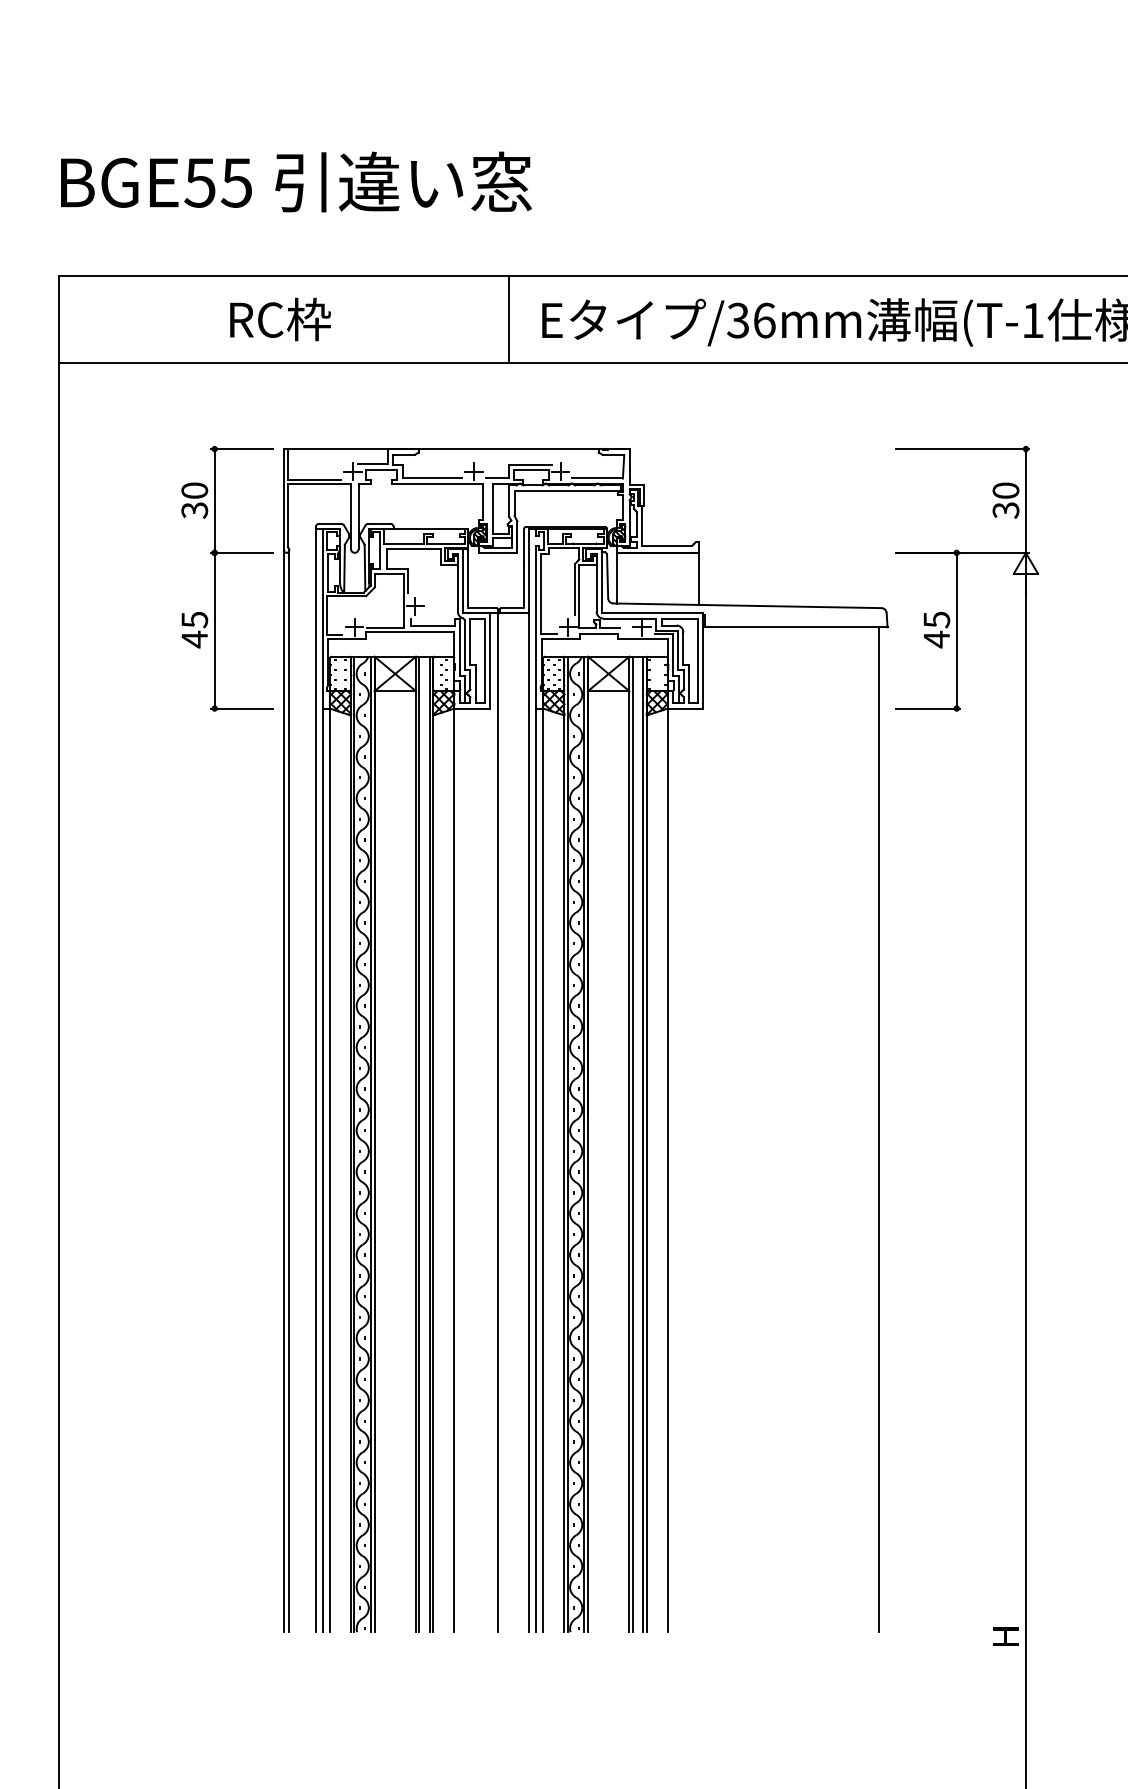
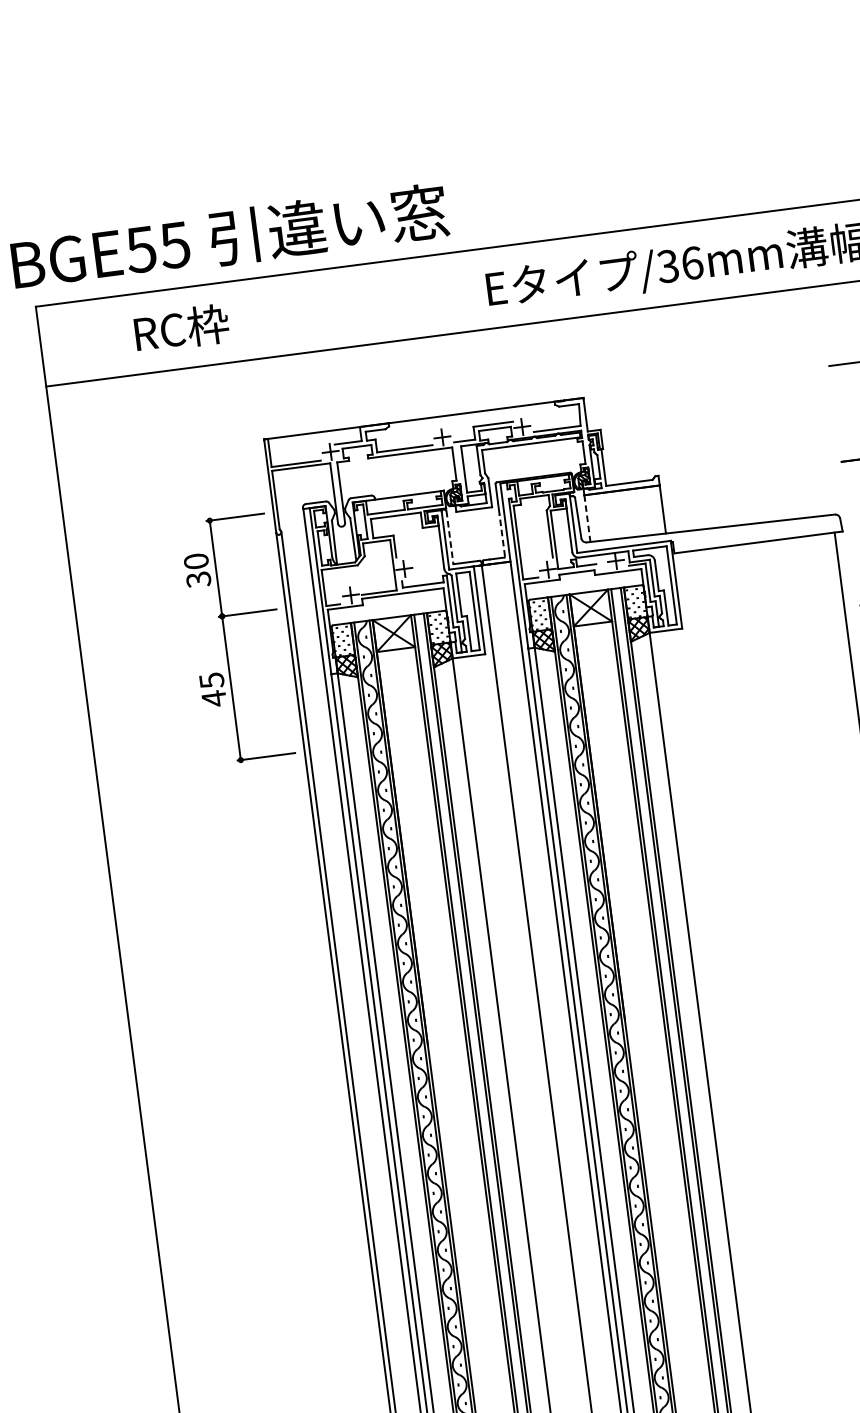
text: (296, 181) -> (229, 236), moved
text: (280, 319) -> (181, 328), moved
line: (508, 319) -> (455, 292), removed
part: (215, 578) -> (226, 639), moved
line: (617, 578) -> (587, 518), solid -> dashed
line: (468, 579) -> (450, 537), solid -> dashed
line: (524, 584) -> (502, 535), solid -> dashed

